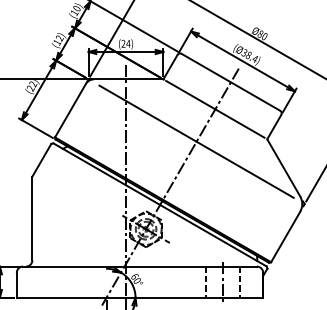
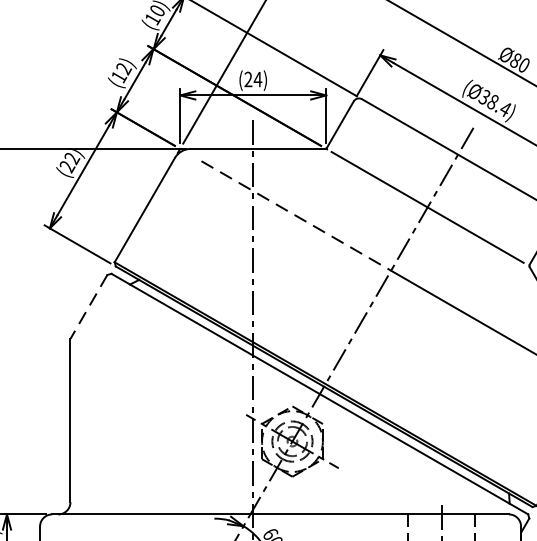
line: (148, 113) -> (297, 215), solid -> dashed
line: (41, 160) -> (88, 307), solid -> dashed

